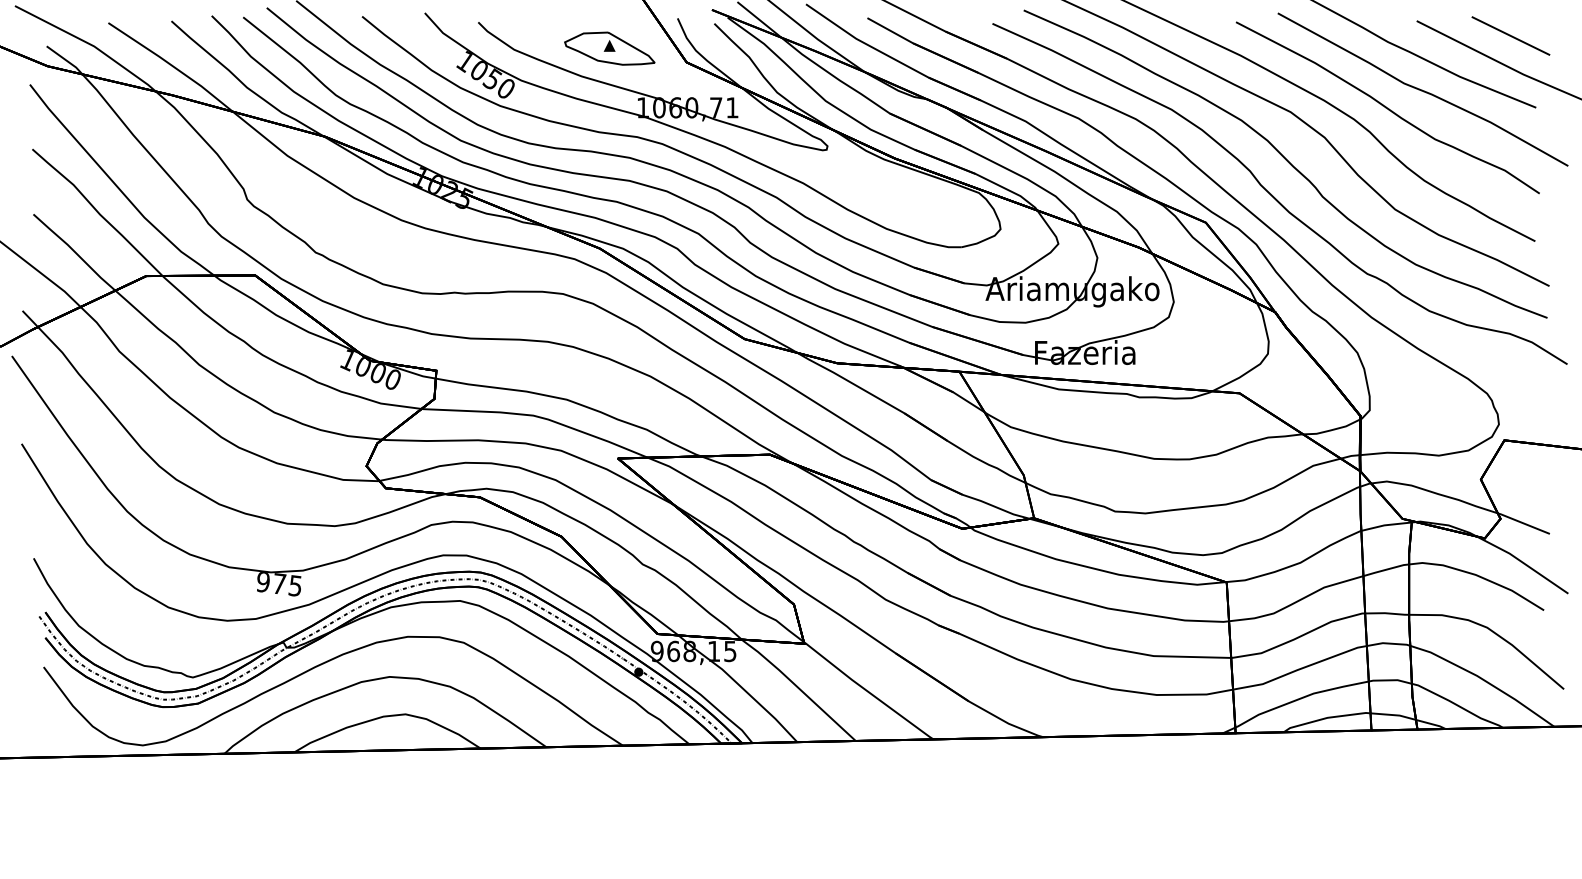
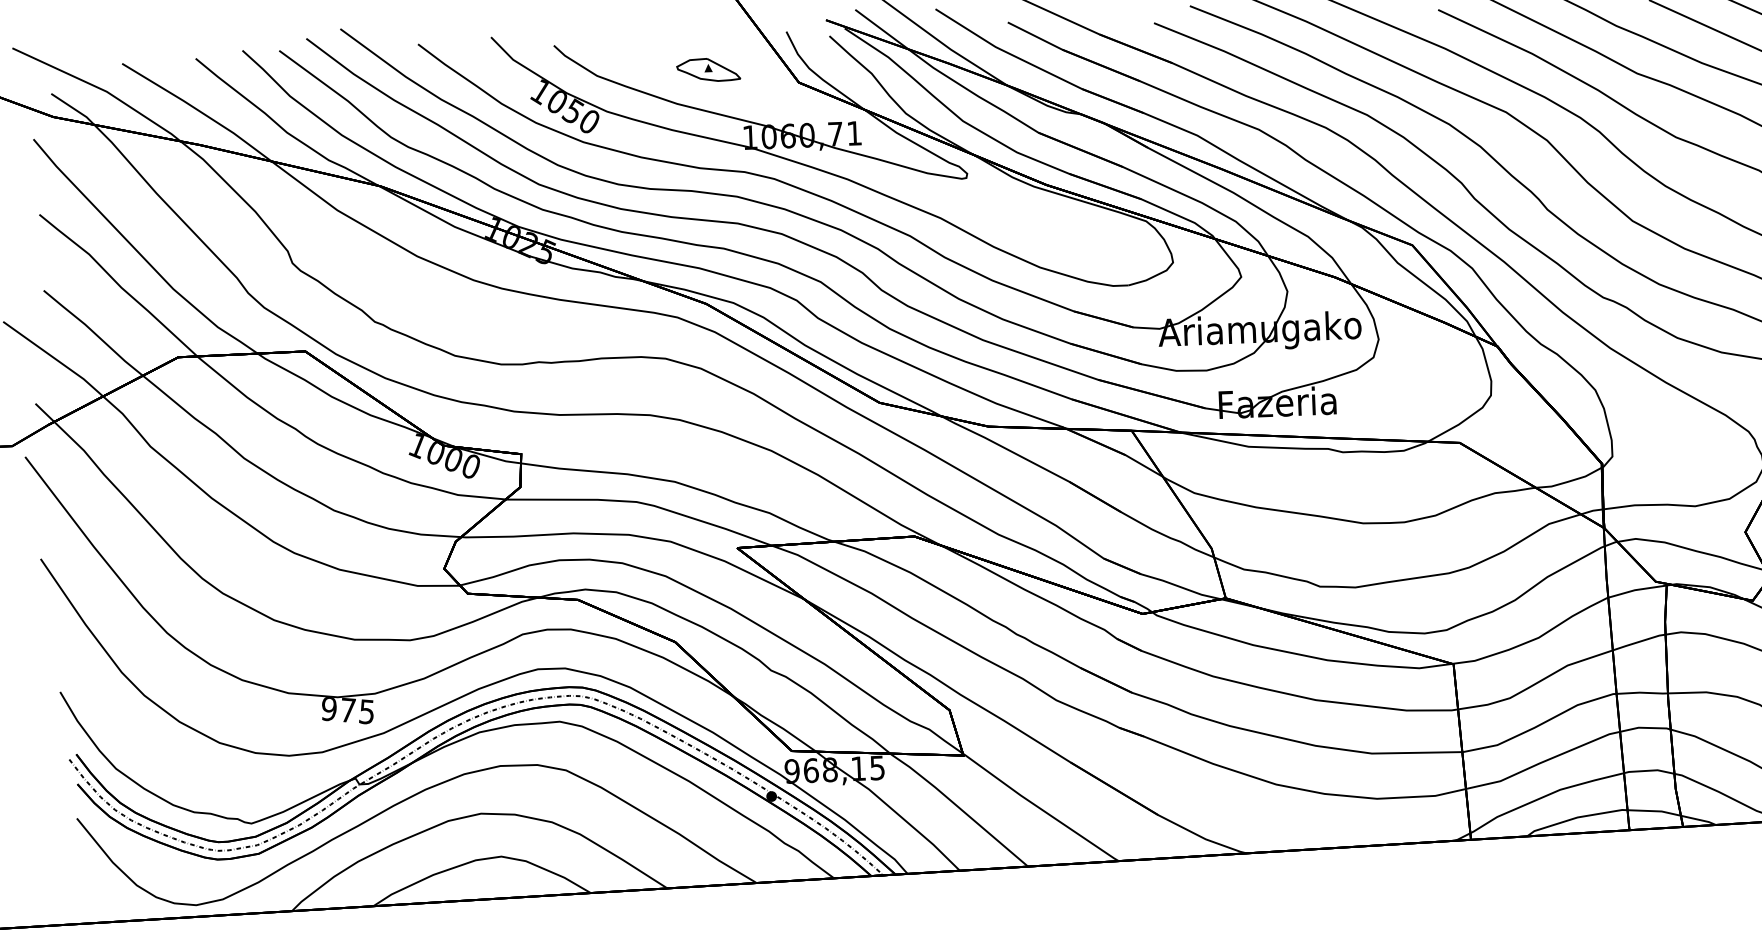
part: (609, 48) -> (708, 69), size x0.6

